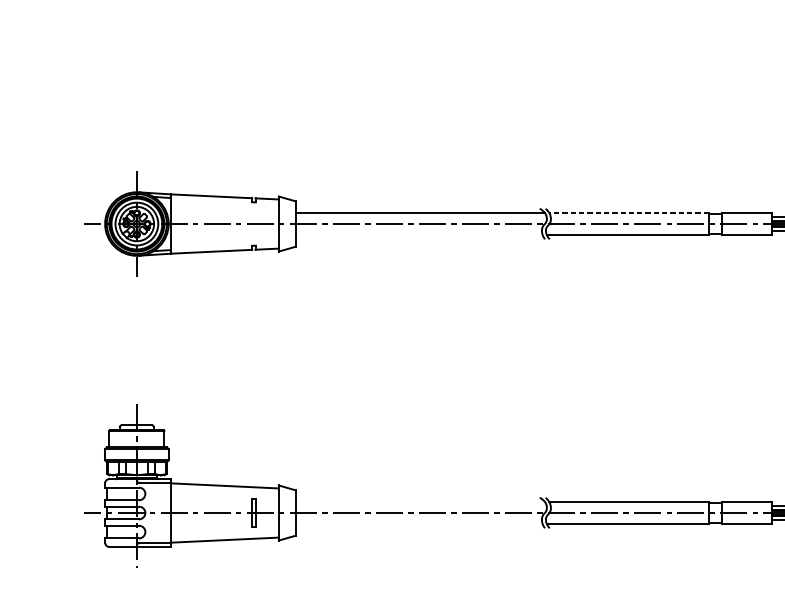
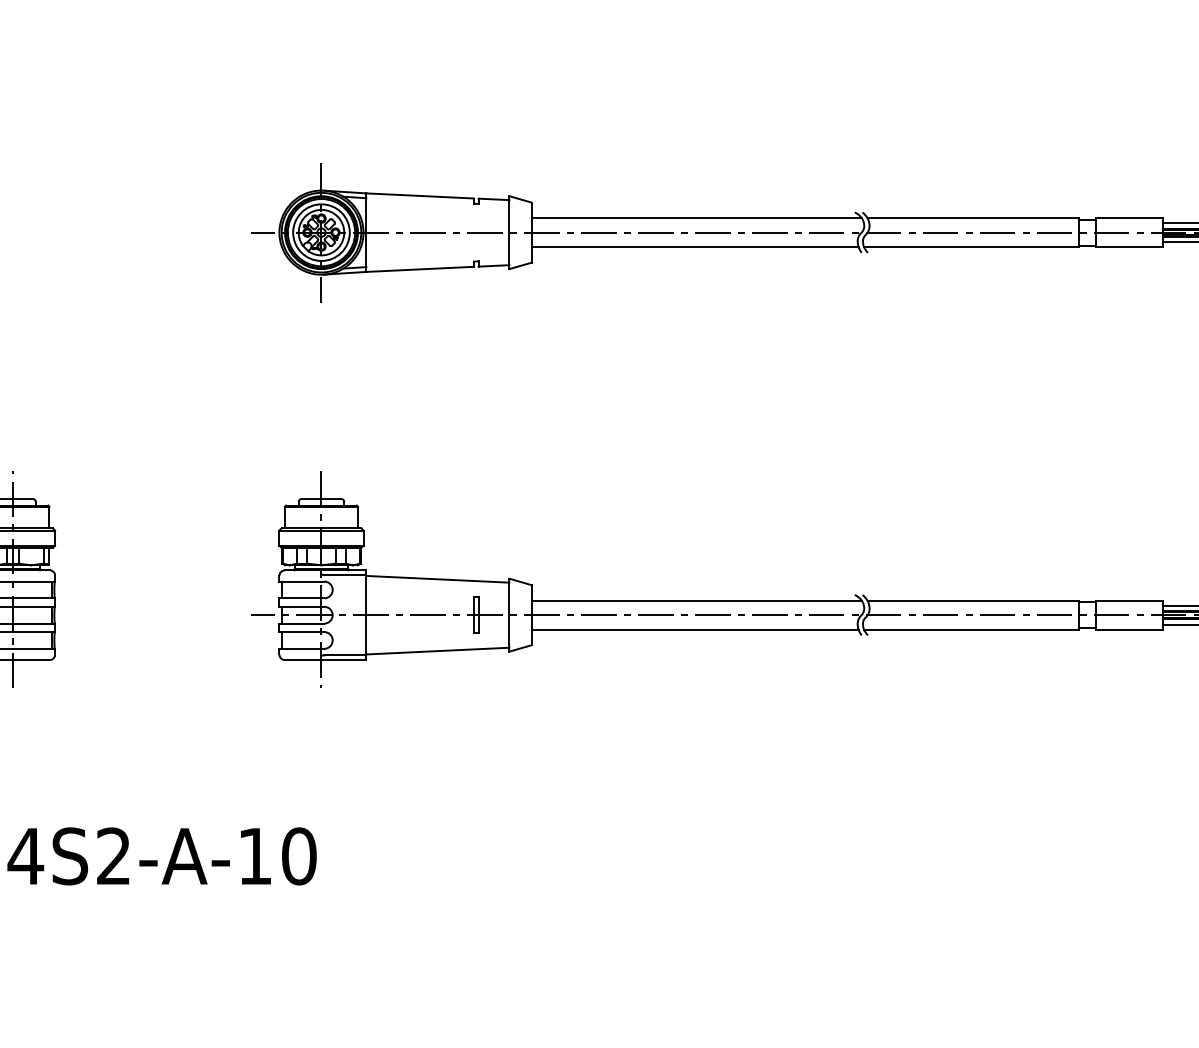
line: (629, 213) -> (973, 218), dashed -> solid
line: (418, 234) -> (694, 246), added
line: (420, 501) -> (696, 600), added
line: (418, 523) -> (694, 629), added

